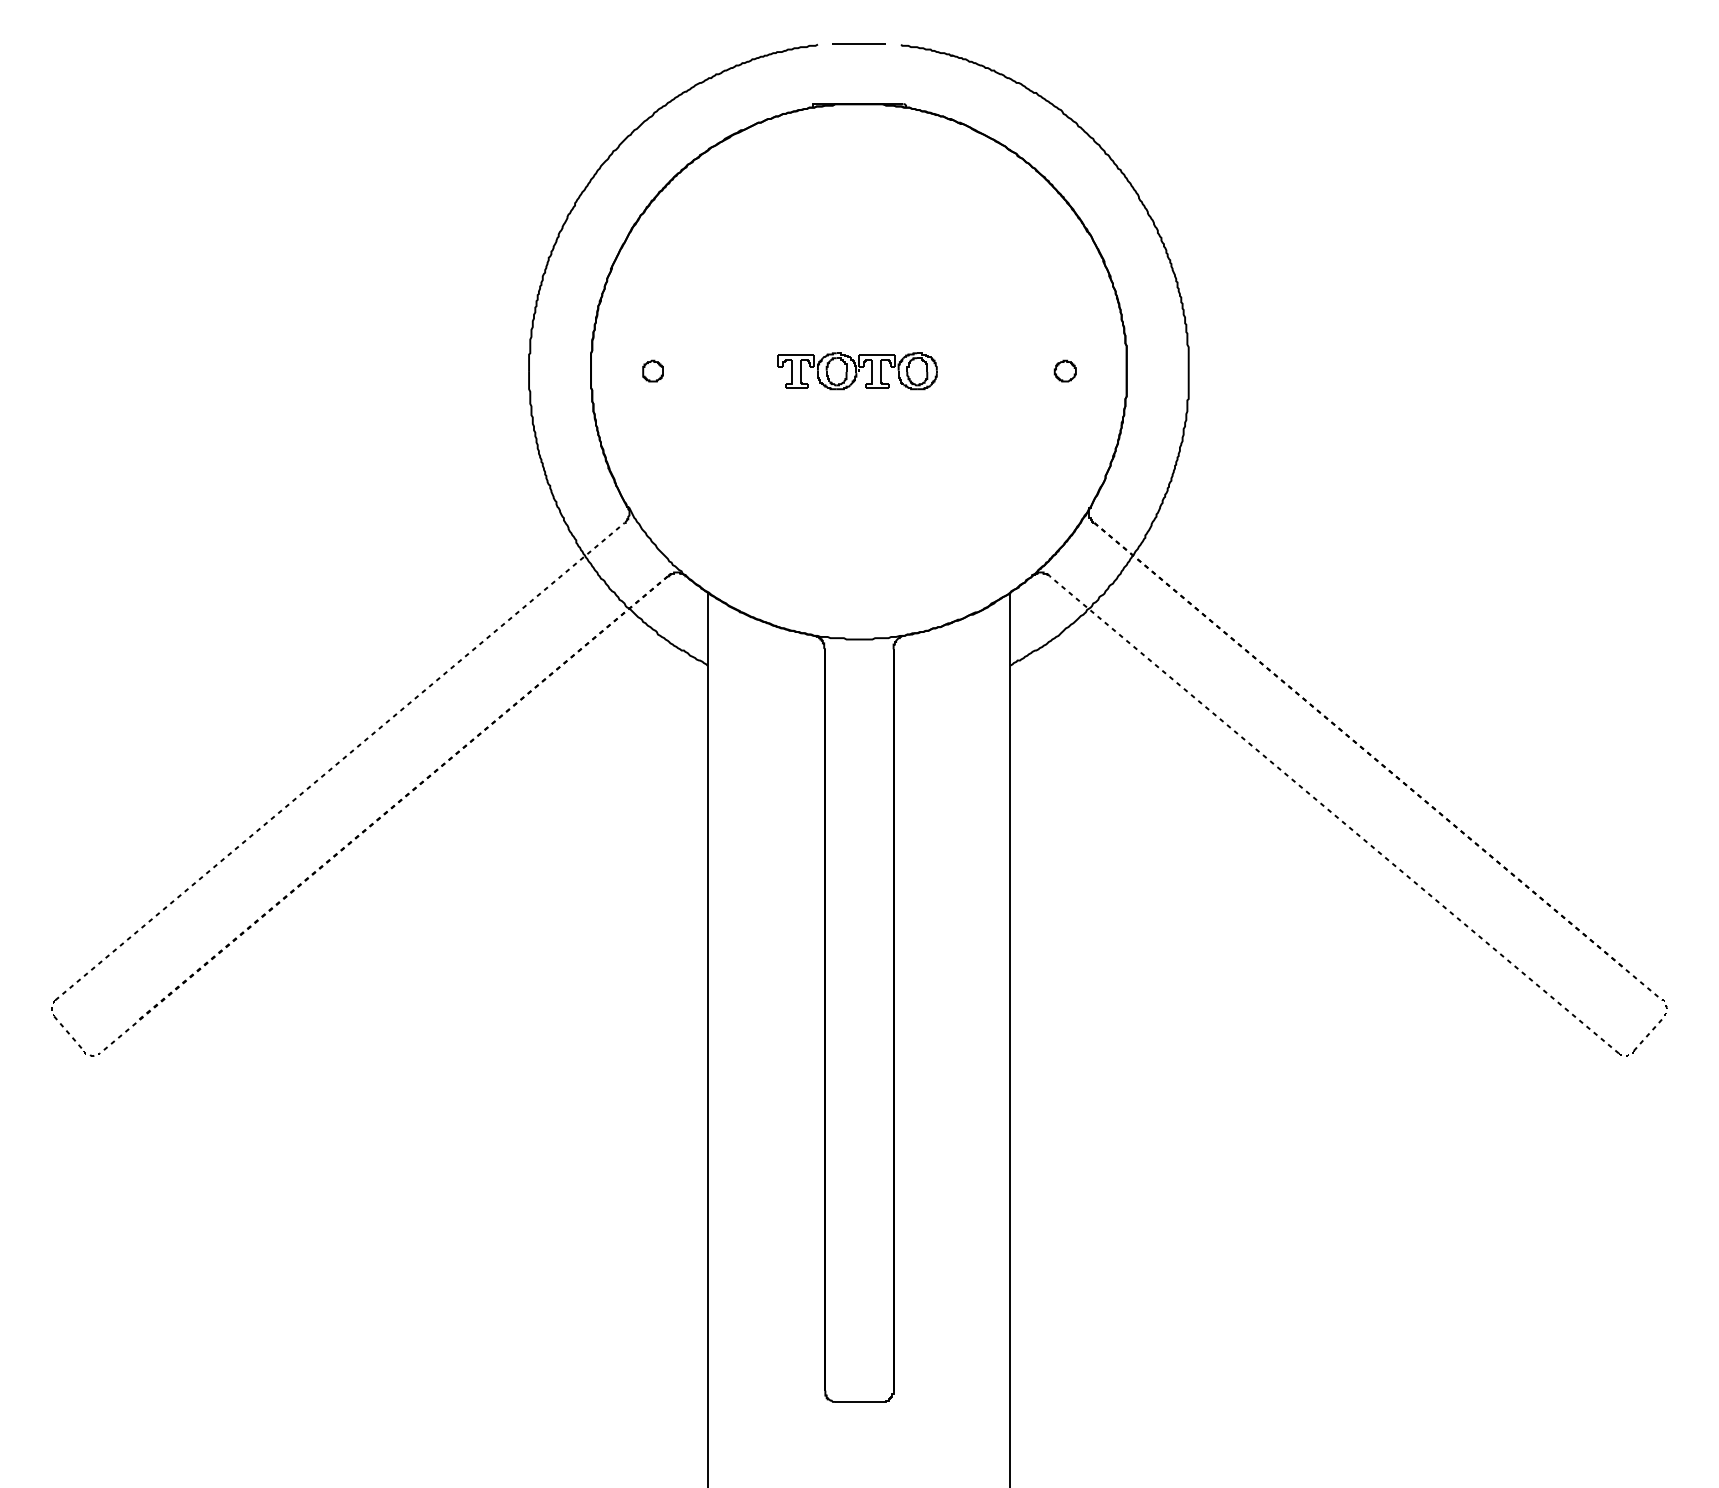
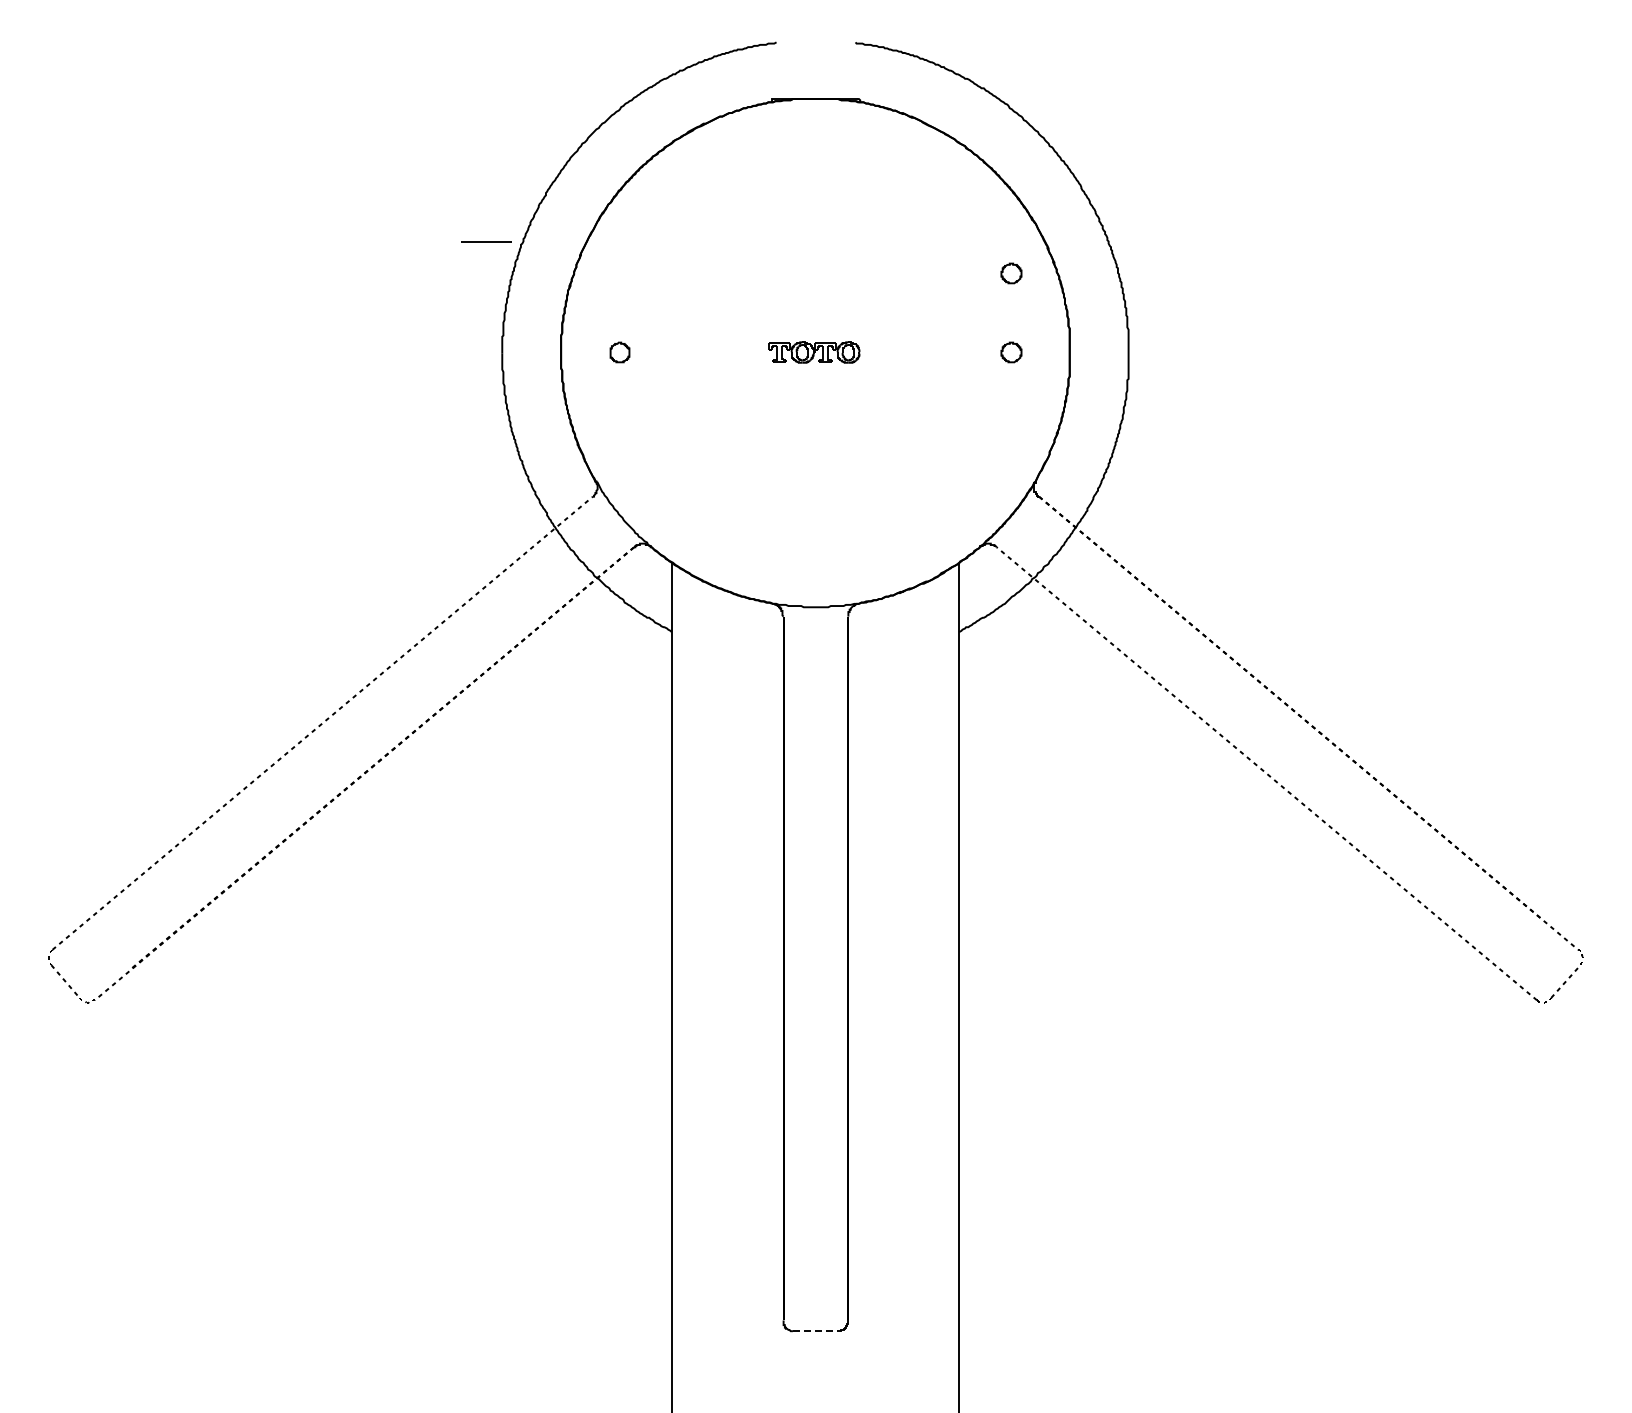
line: (858, 43) -> (486, 241), moved
part: (1065, 287) -> (1011, 273), added
part: (857, 371) -> (814, 352), size x0.6
line: (858, 1402) -> (815, 1331), solid -> dashed

